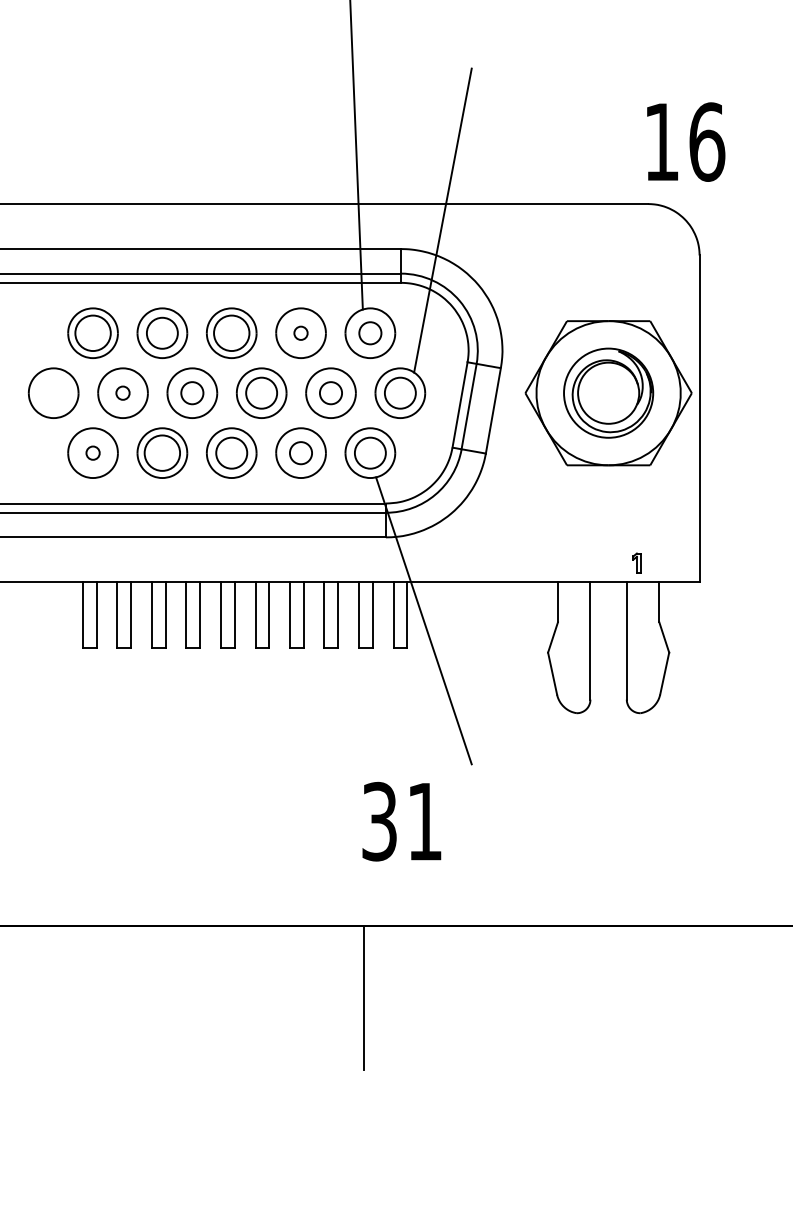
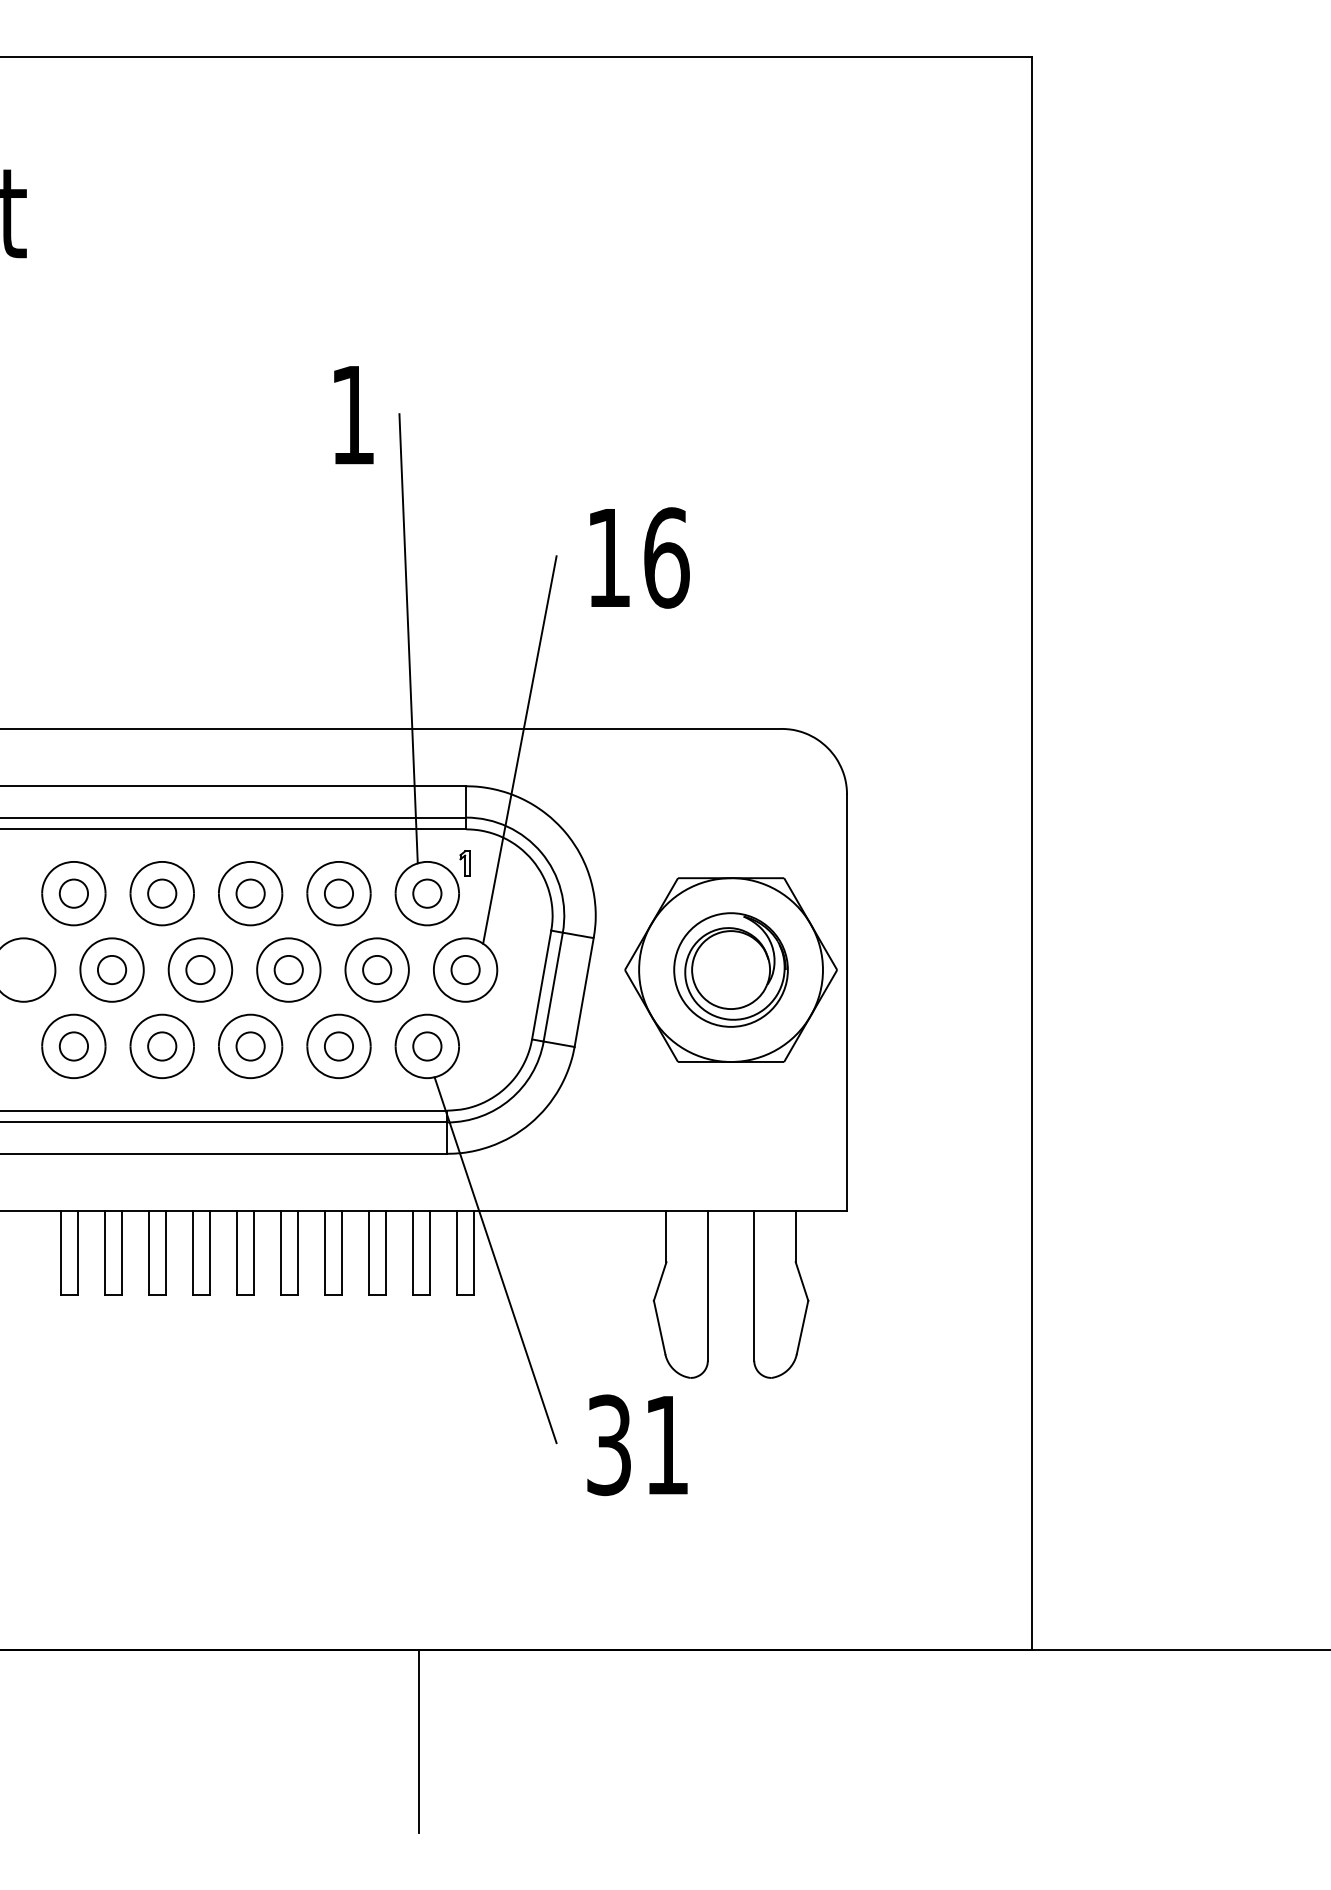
text: (685, 141) -> (639, 557), moved
circle: (92, 333) -> (73, 893), size x0.62
circle: (162, 333) -> (162, 893), size x0.71
circle: (231, 333) -> (250, 893), size x0.62
circle: (300, 333) -> (338, 893), size x1.67
circle: (122, 392) -> (111, 969), size x1.67
circle: (261, 392) -> (288, 969), size x0.71
circle: (400, 392) -> (465, 969), size x0.71
circle: (92, 453) -> (73, 1046), size x1.67
circle: (162, 453) -> (162, 1046), size x0.62
circle: (231, 453) -> (250, 1046), size x0.71
circle: (370, 453) -> (427, 1046), size x0.71
part: (636, 563) -> (464, 863), moved
text: (401, 821) -> (637, 1445), moved

